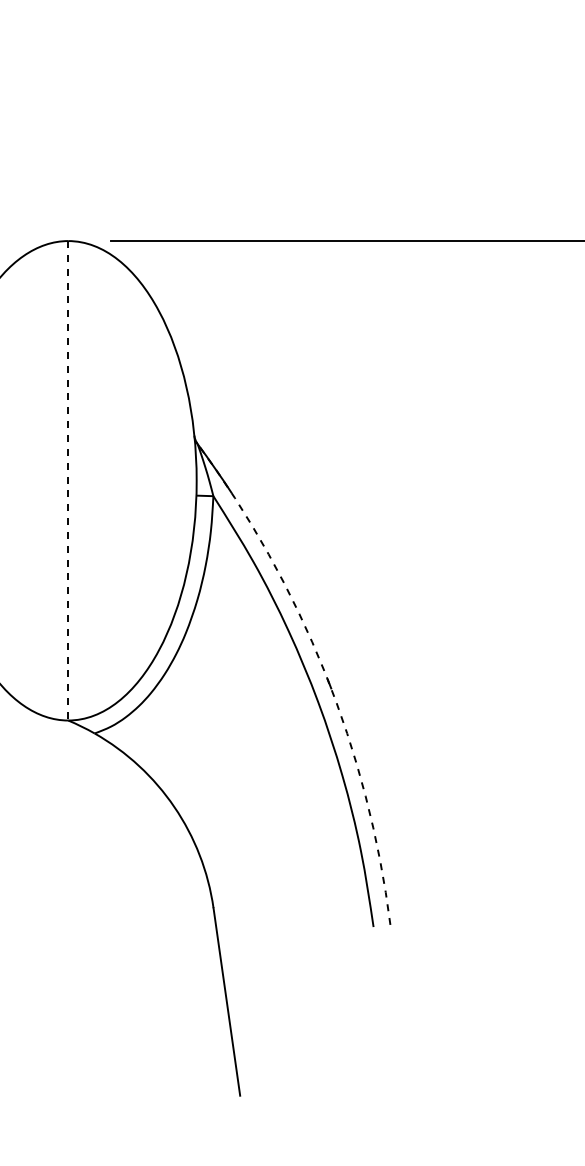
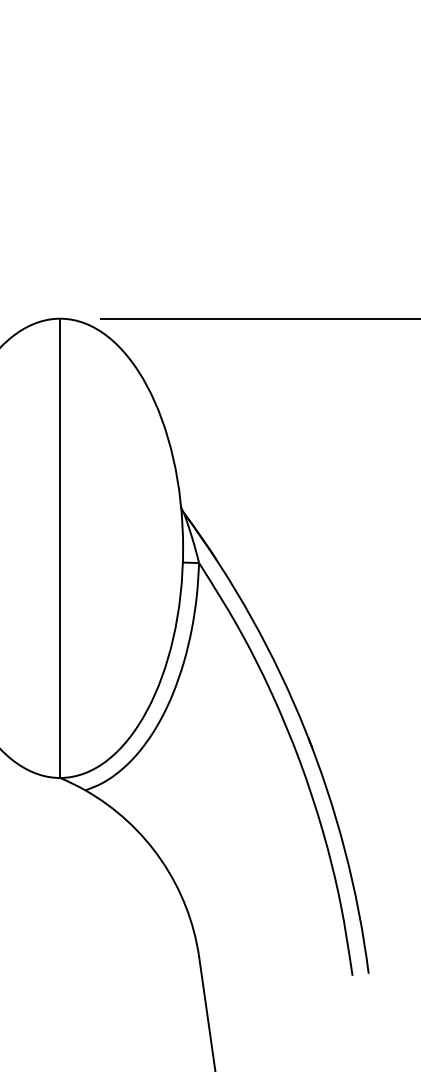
line: (68, 480) -> (60, 548), dashed -> solid
arc: (324, 672) -> (305, 731), dashed -> solid

